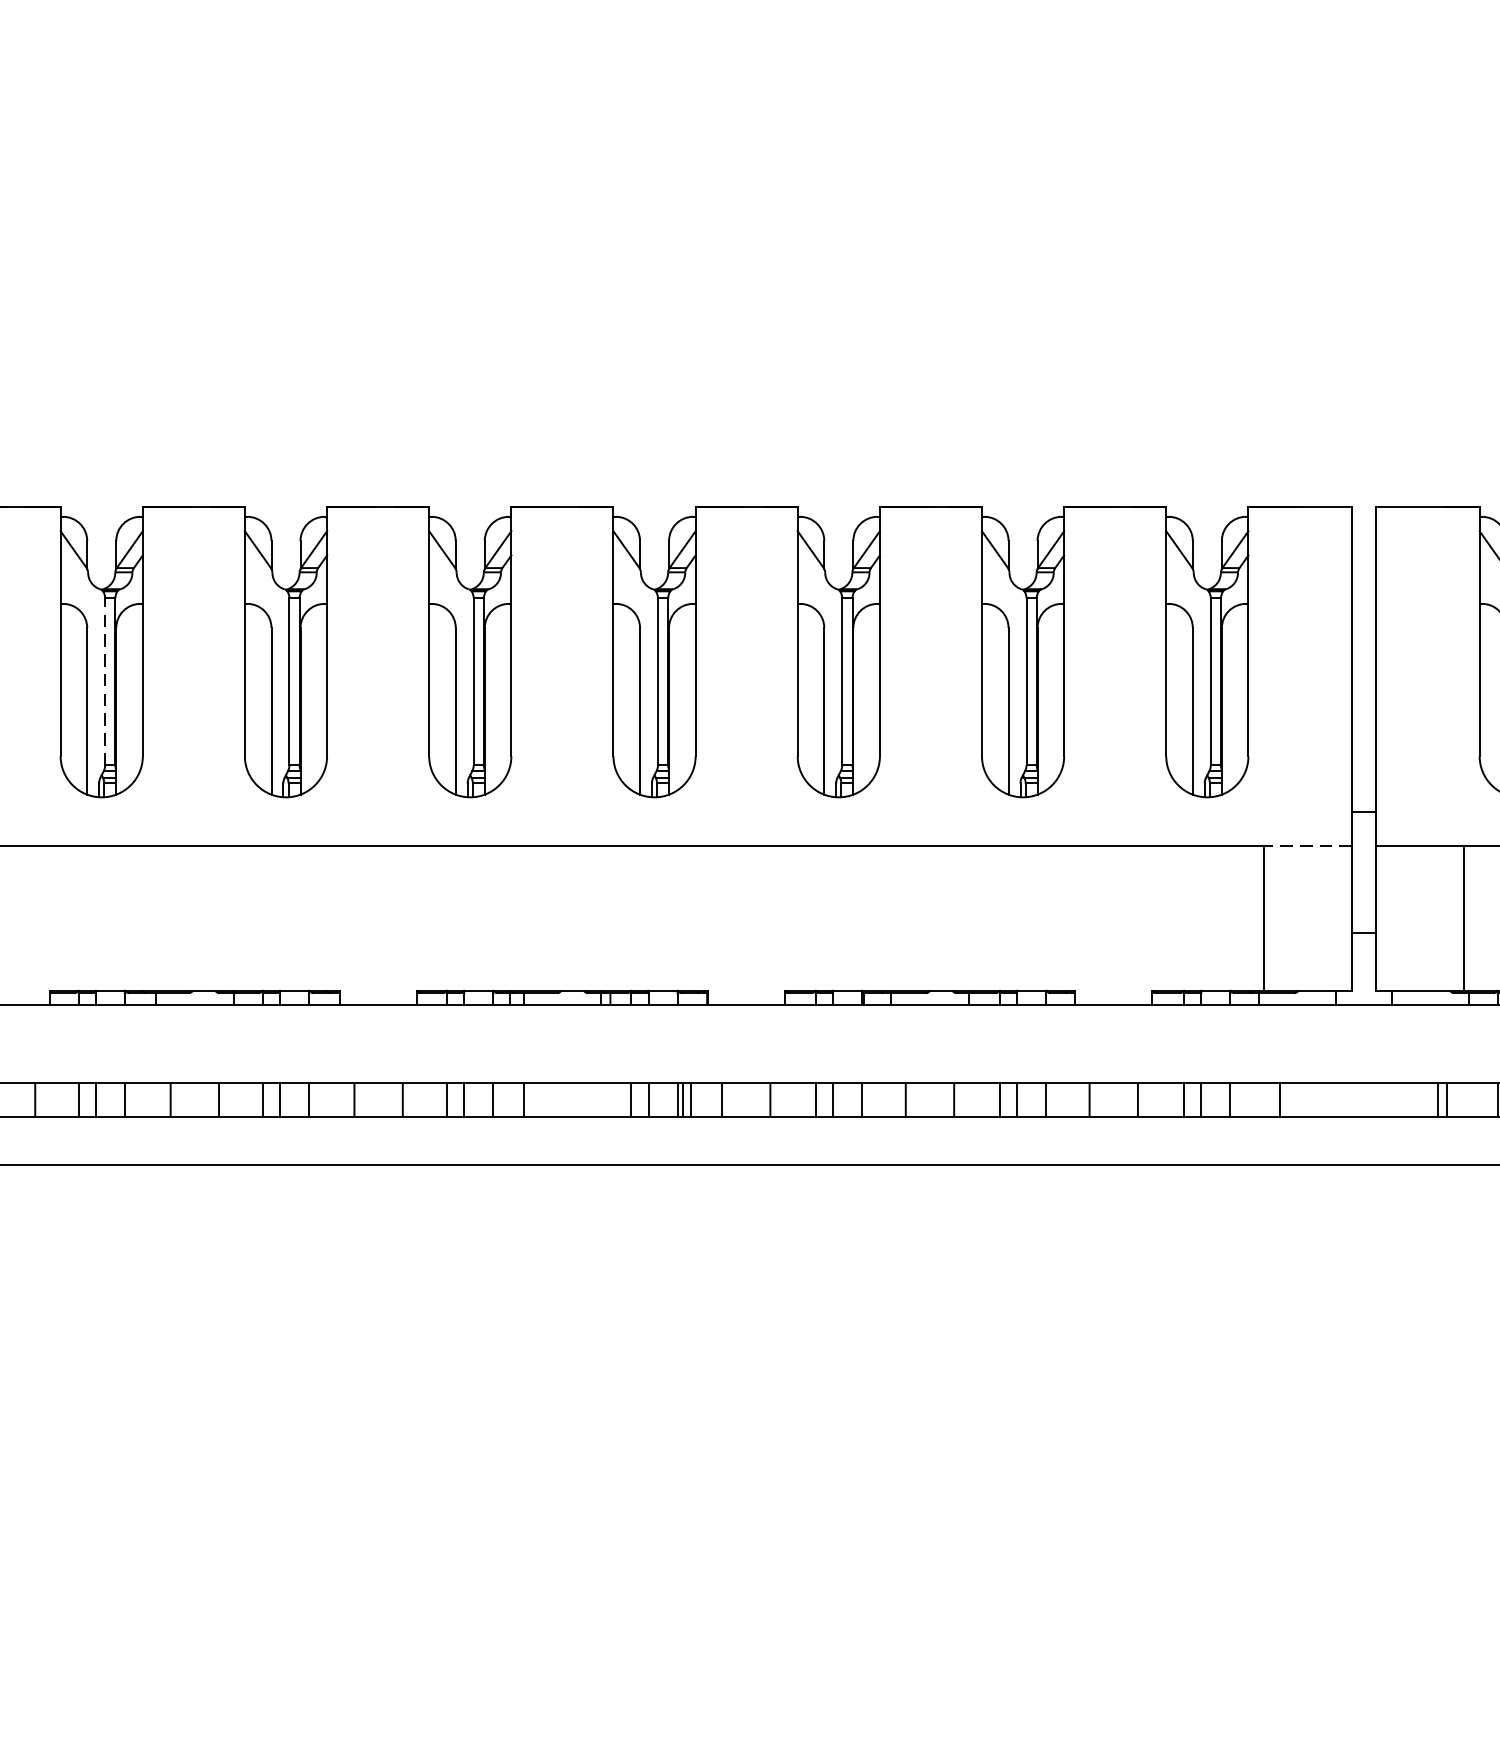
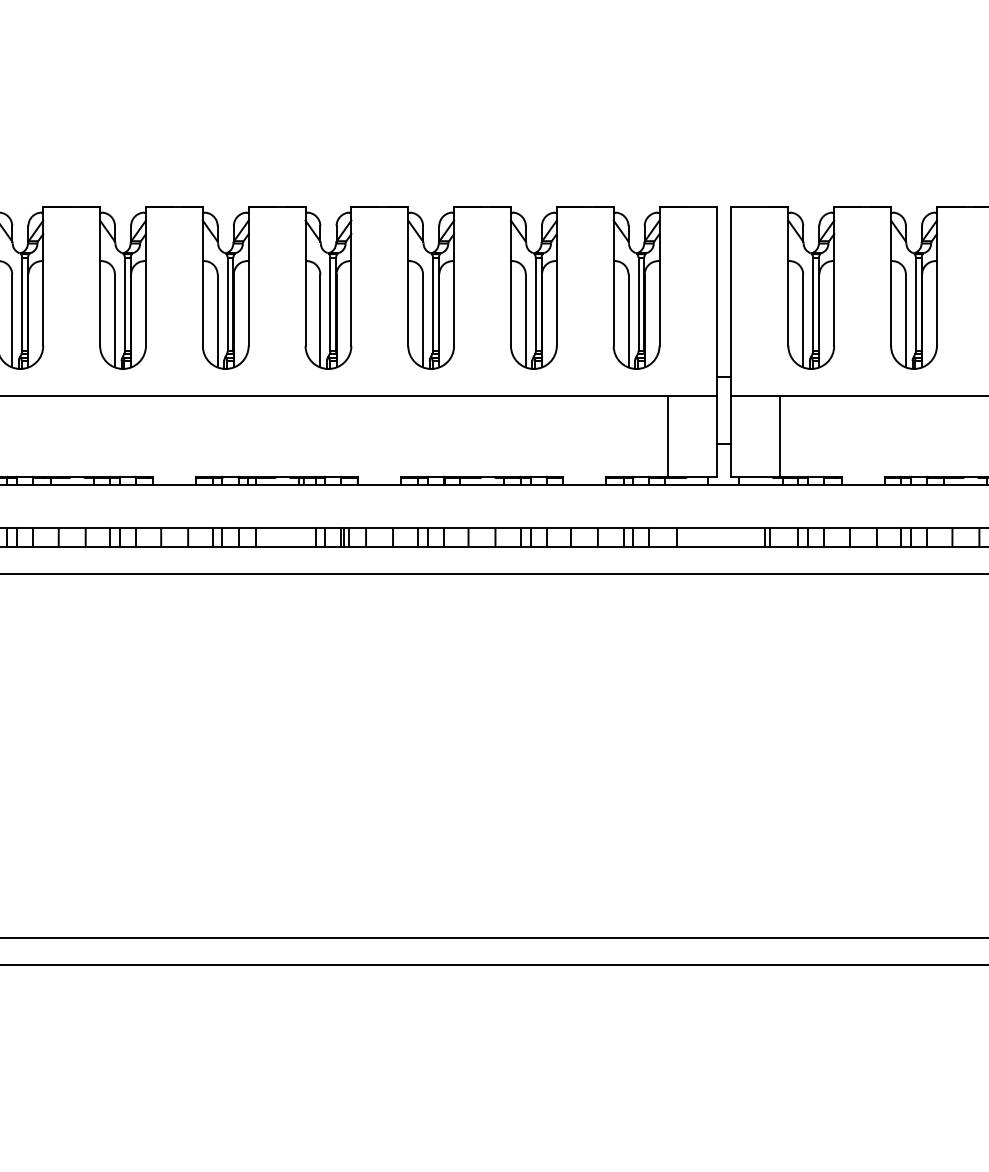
line: (105, 681) -> (22, 304), dashed -> solid
line: (1307, 844) -> (692, 395), dashed -> solid

